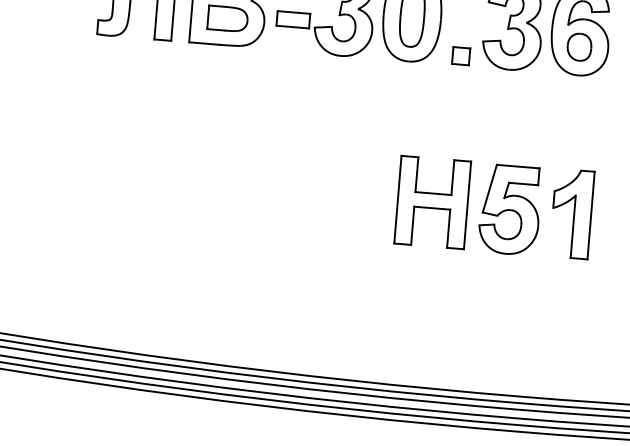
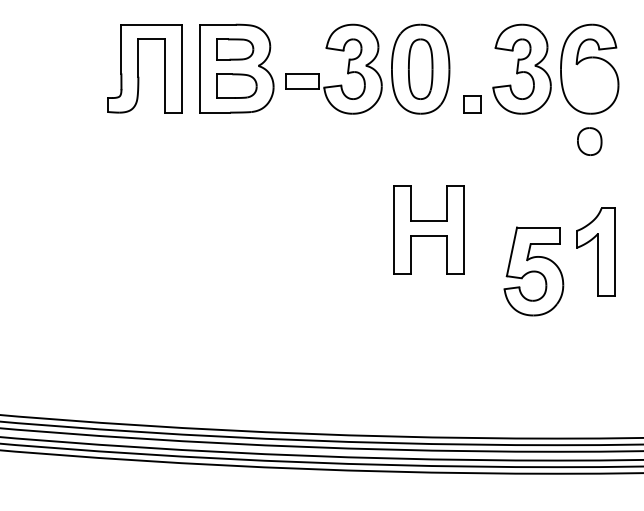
part: (579, 47) -> (589, 141), moved
part: (432, 201) -> (428, 229), moved
part: (509, 210) -> (533, 271), moved

